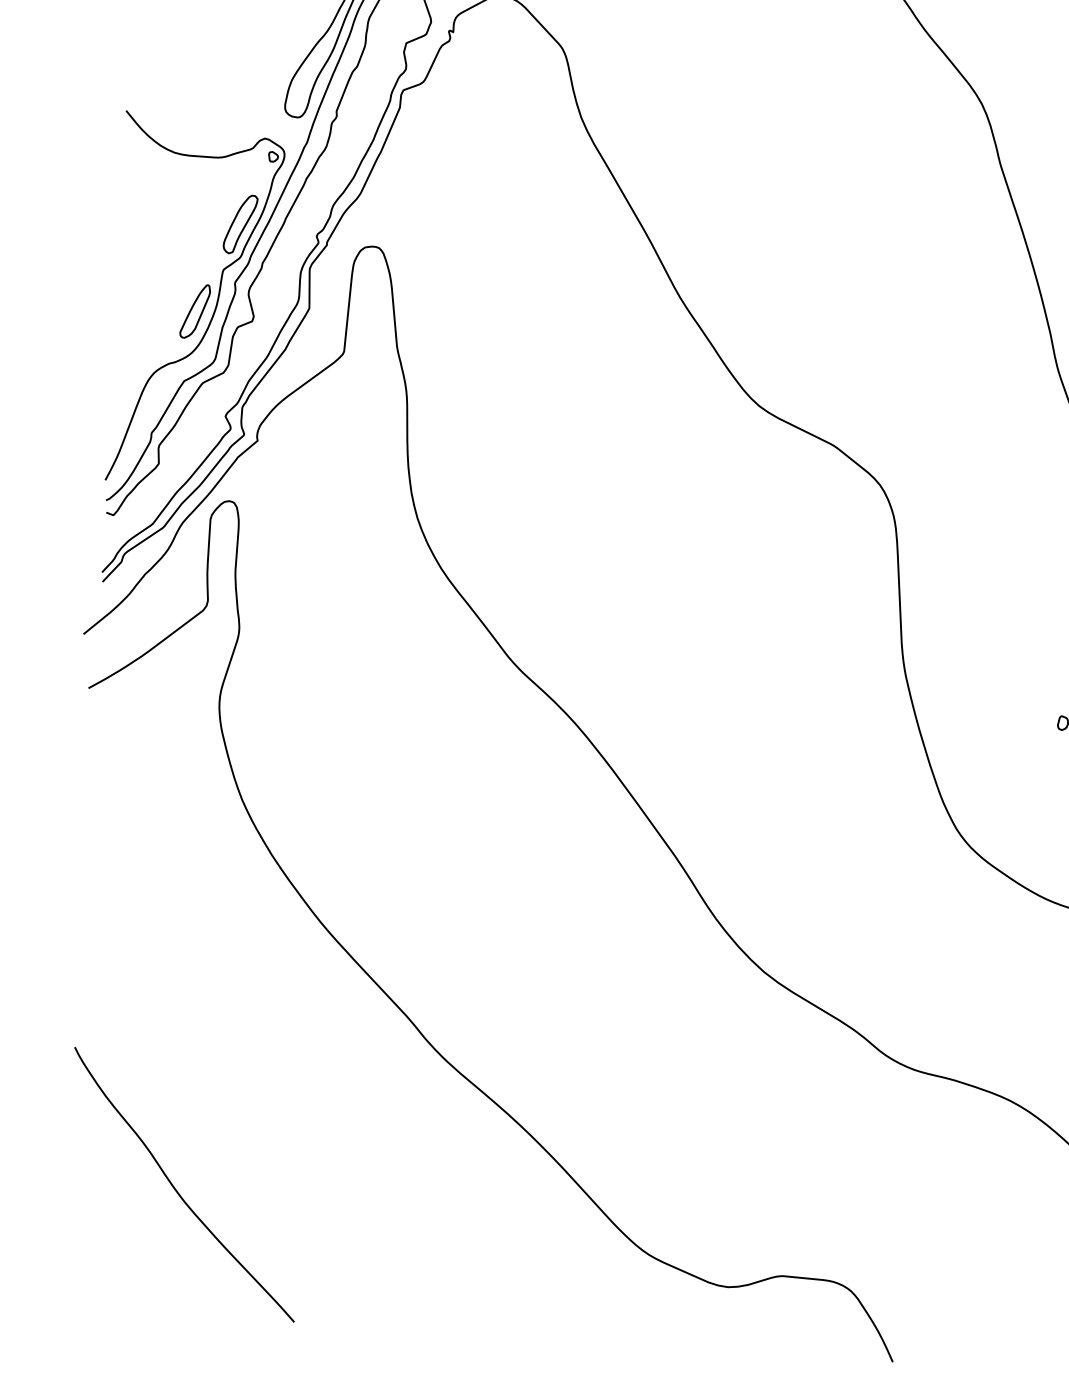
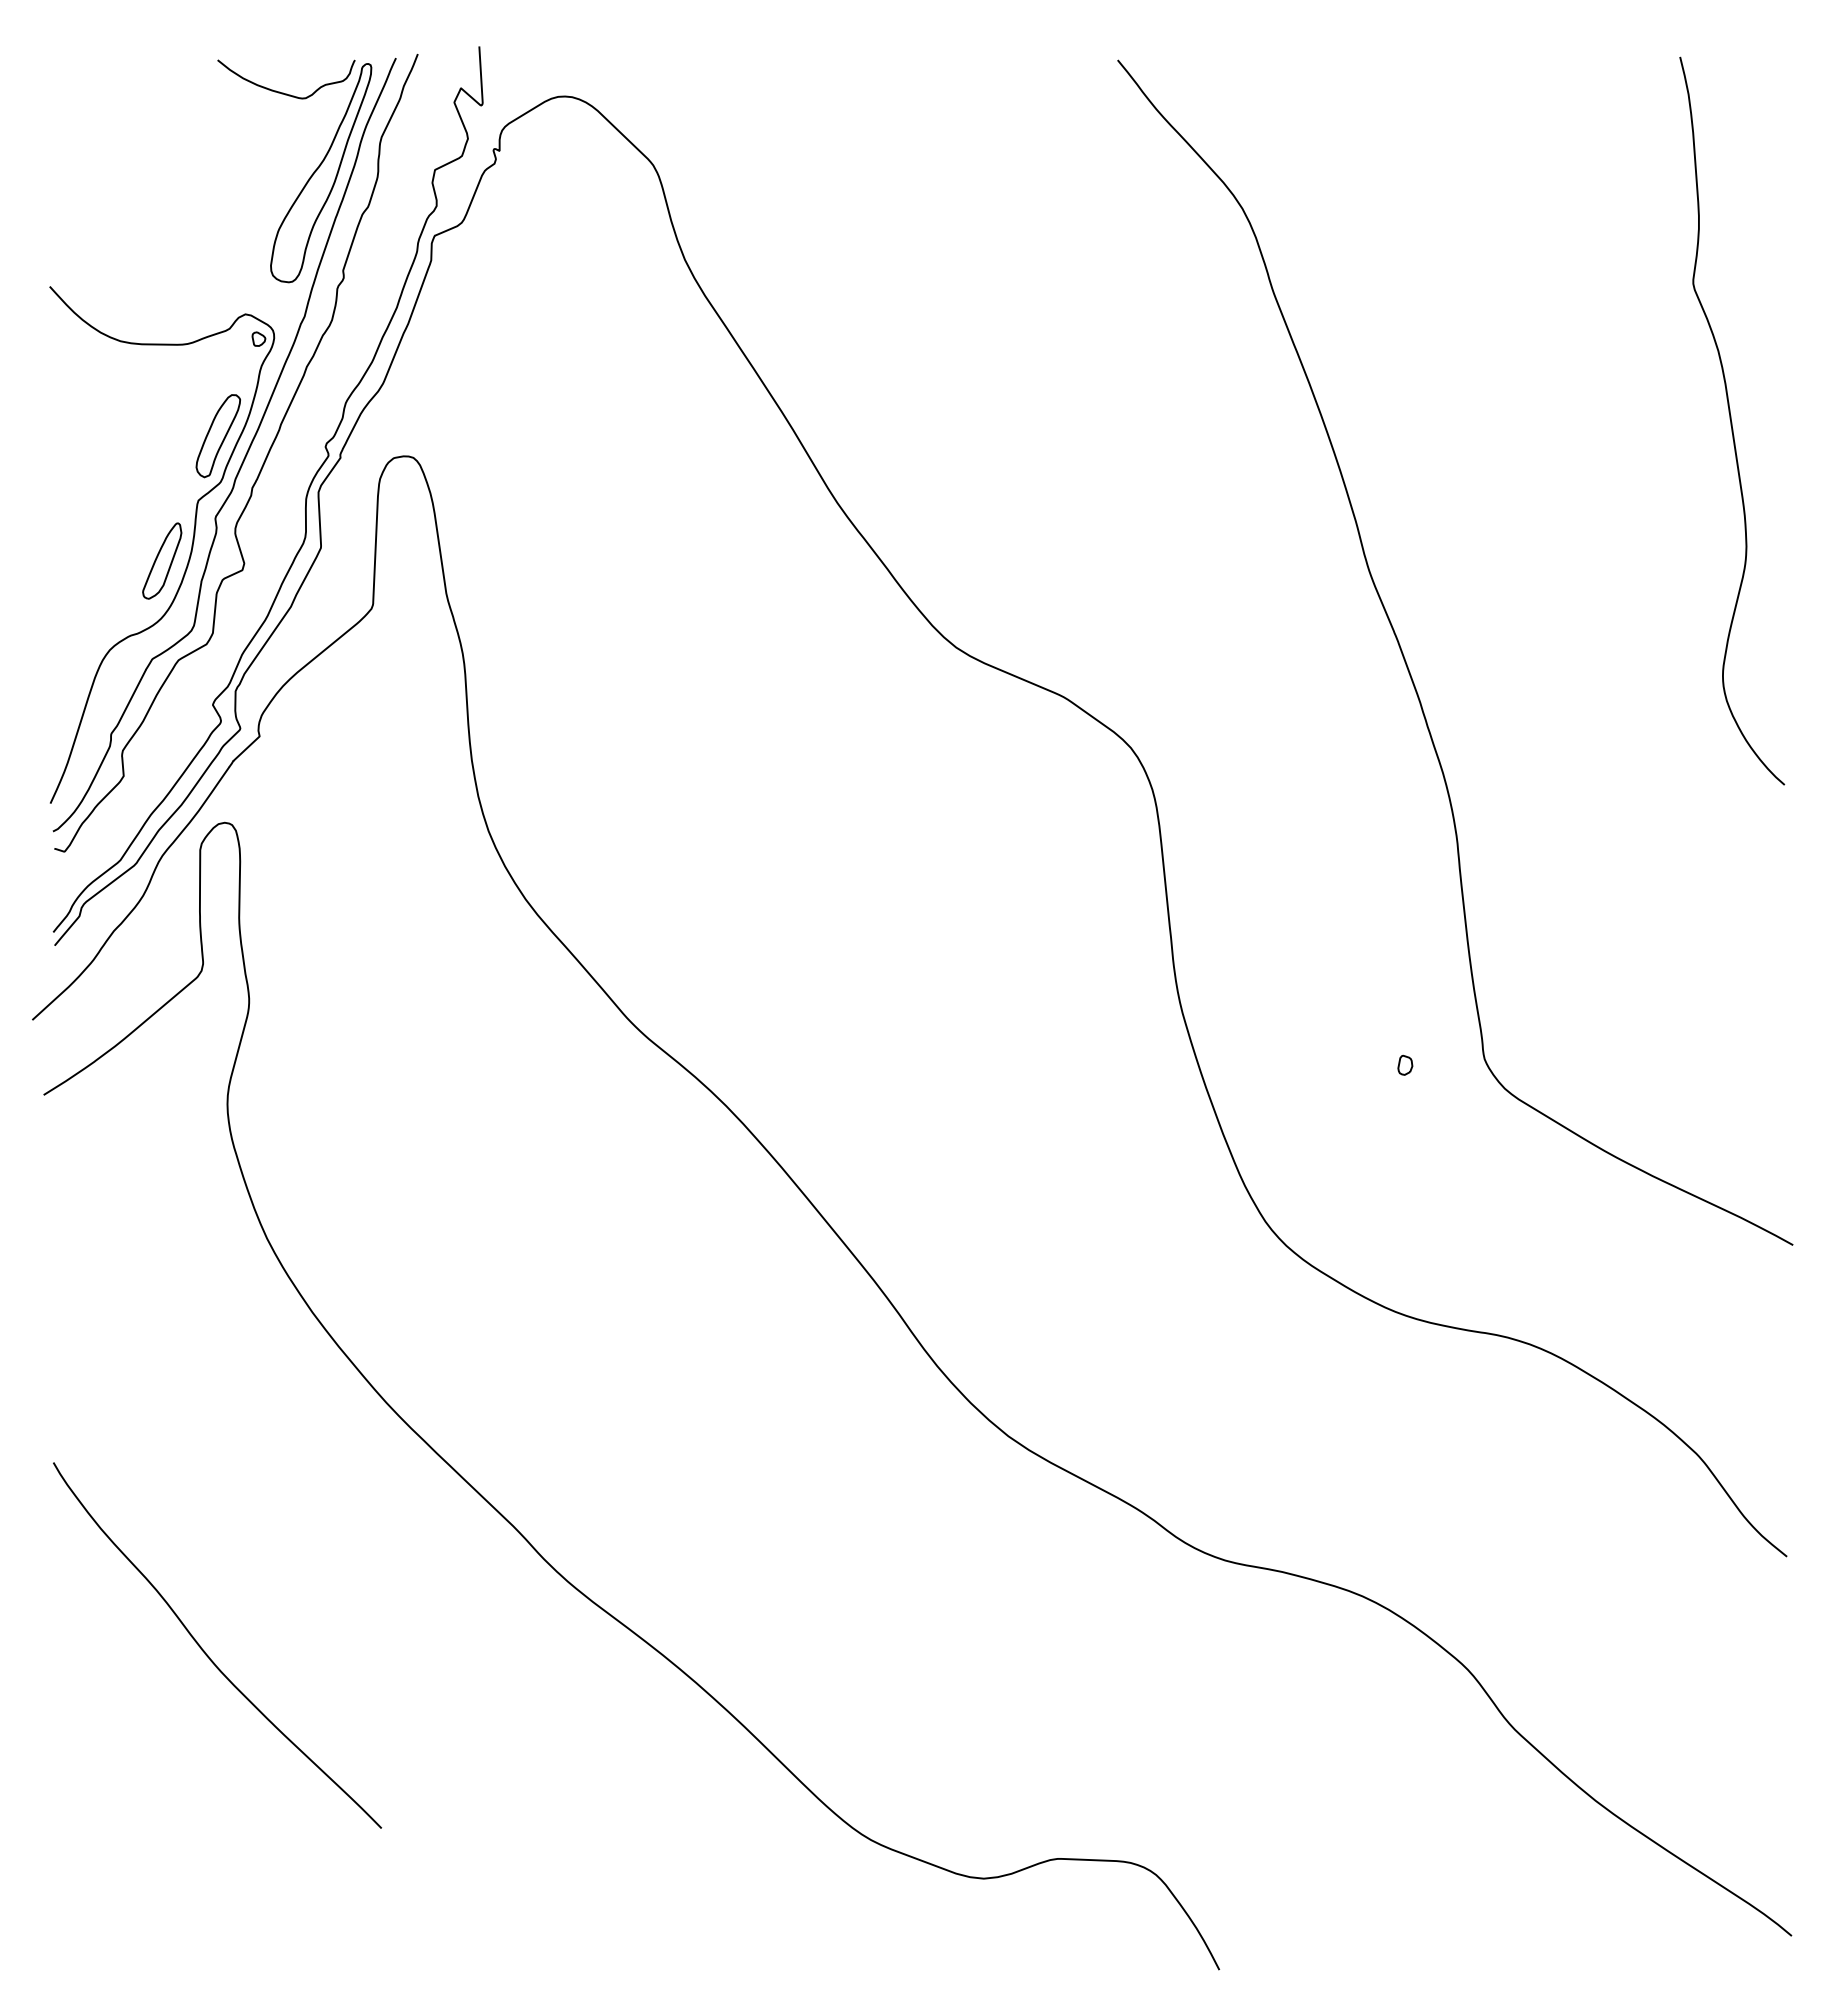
curve: (175, 1188) -> (205, 1651), moved

